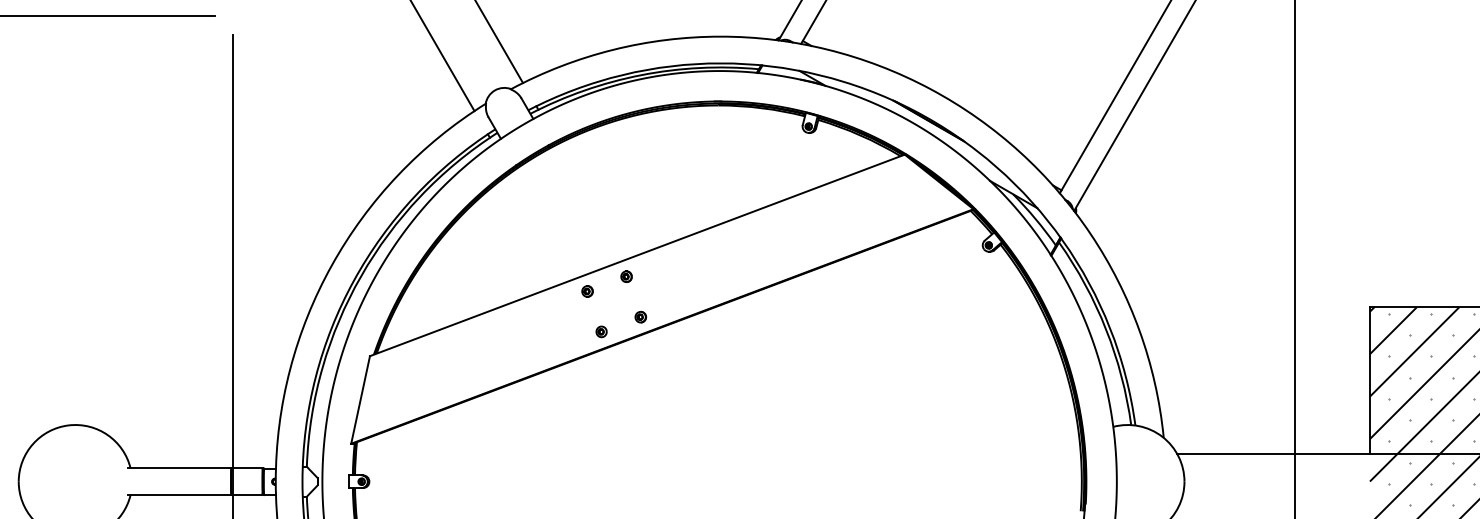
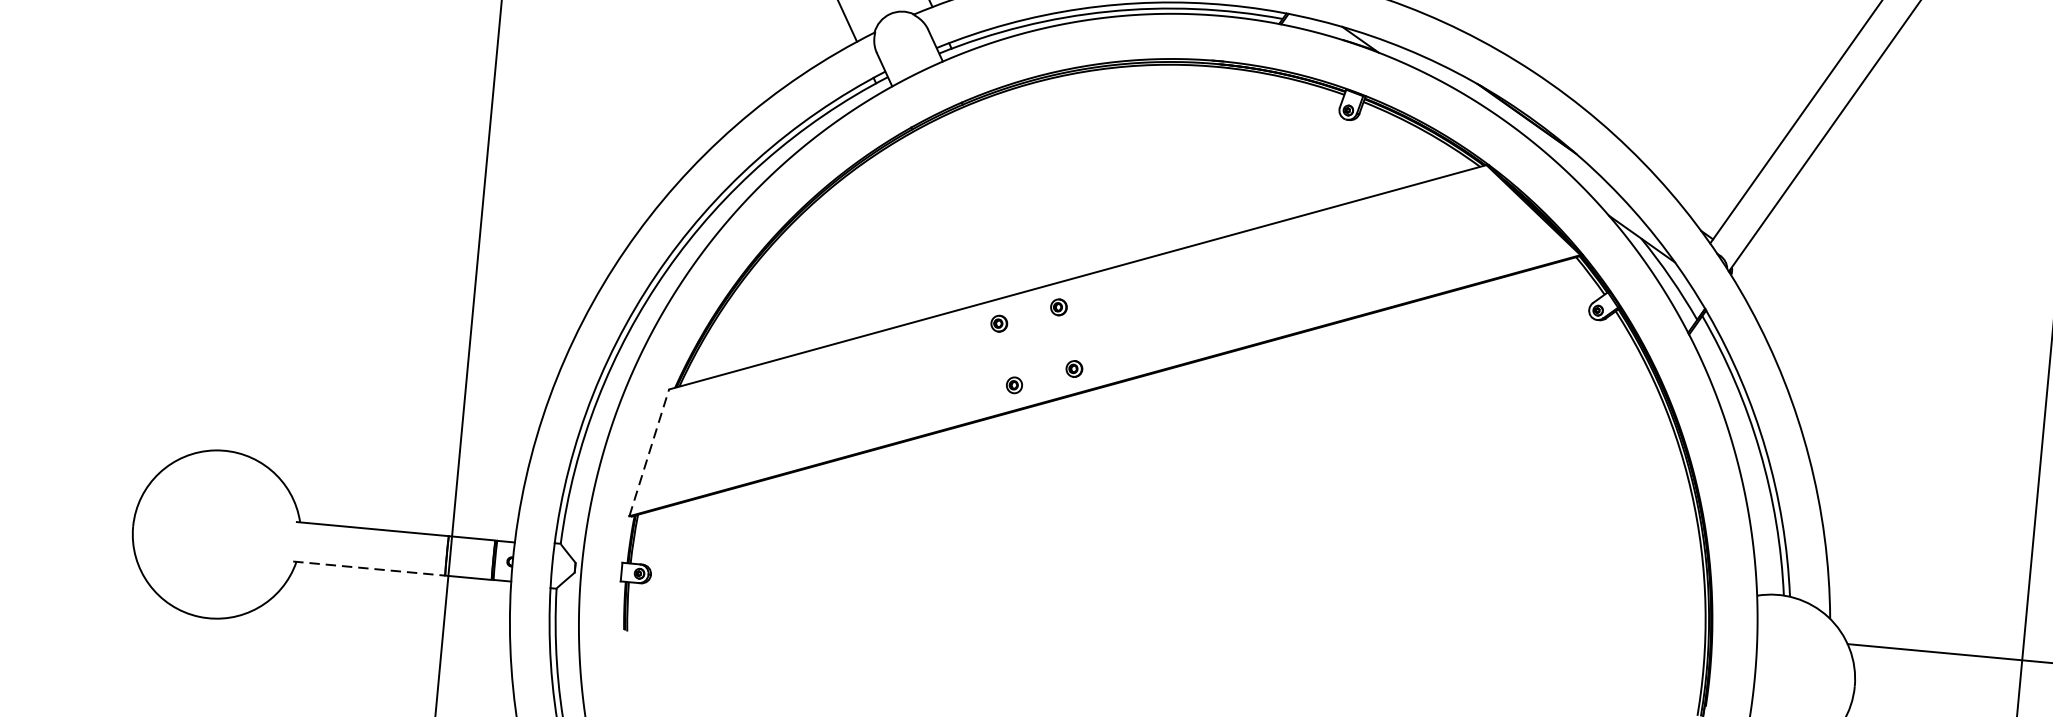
line: (360, 399) -> (649, 452), solid -> dashed
line: (180, 495) -> (370, 569), solid -> dashed

